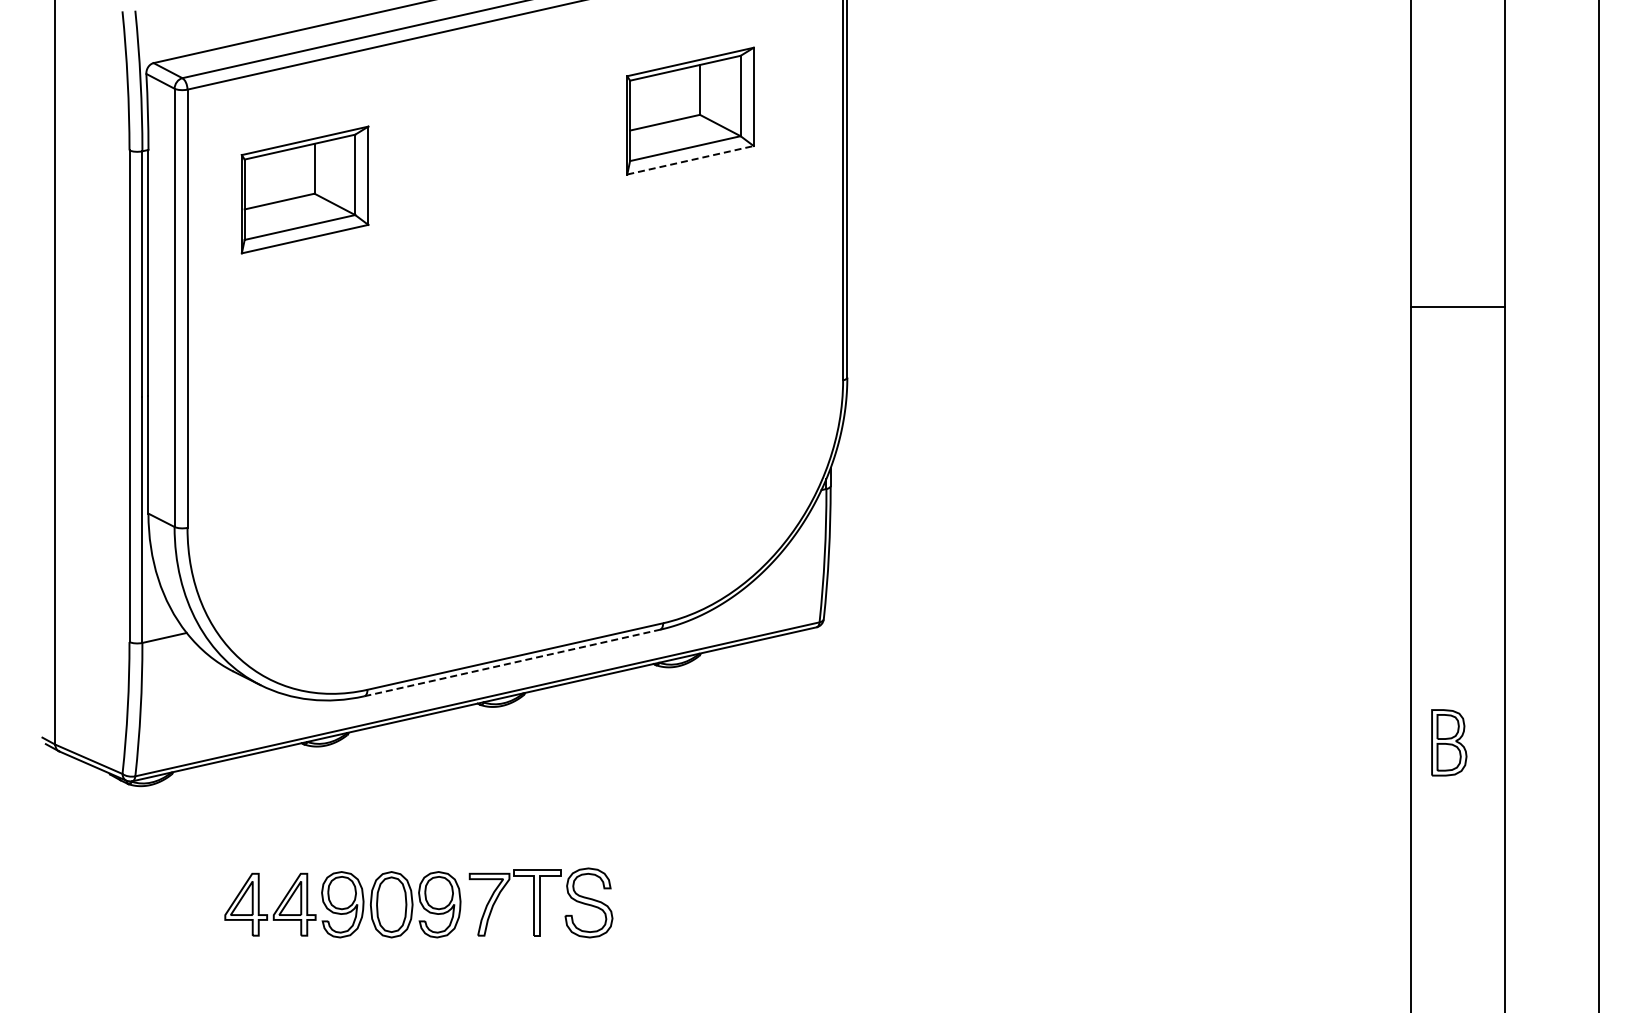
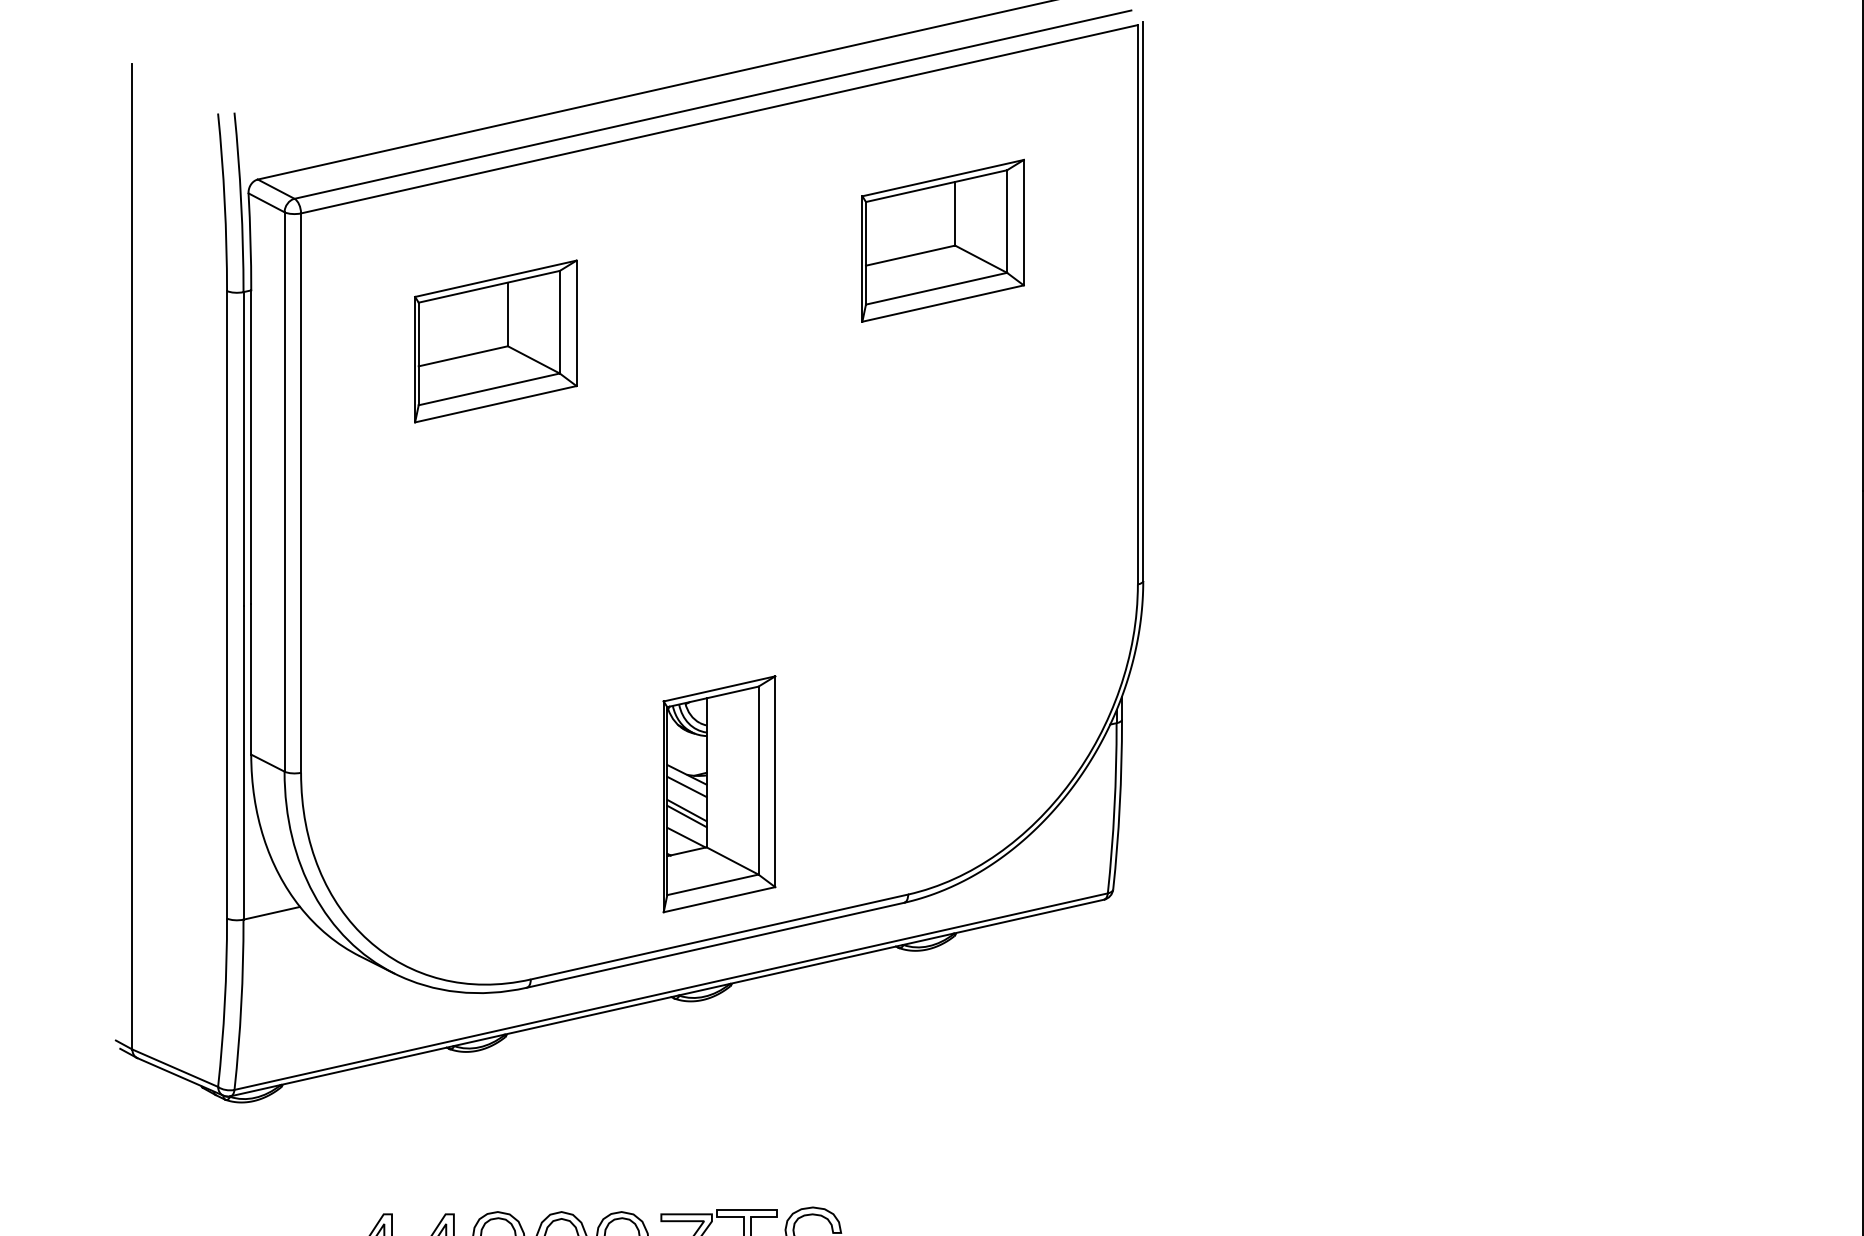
line: (690, 160) -> (943, 303), dashed -> solid
part: (304, 189) -> (495, 340), moved
part: (515, 544) -> (719, 794), added
line: (512, 663) -> (715, 945), dashed -> solid

